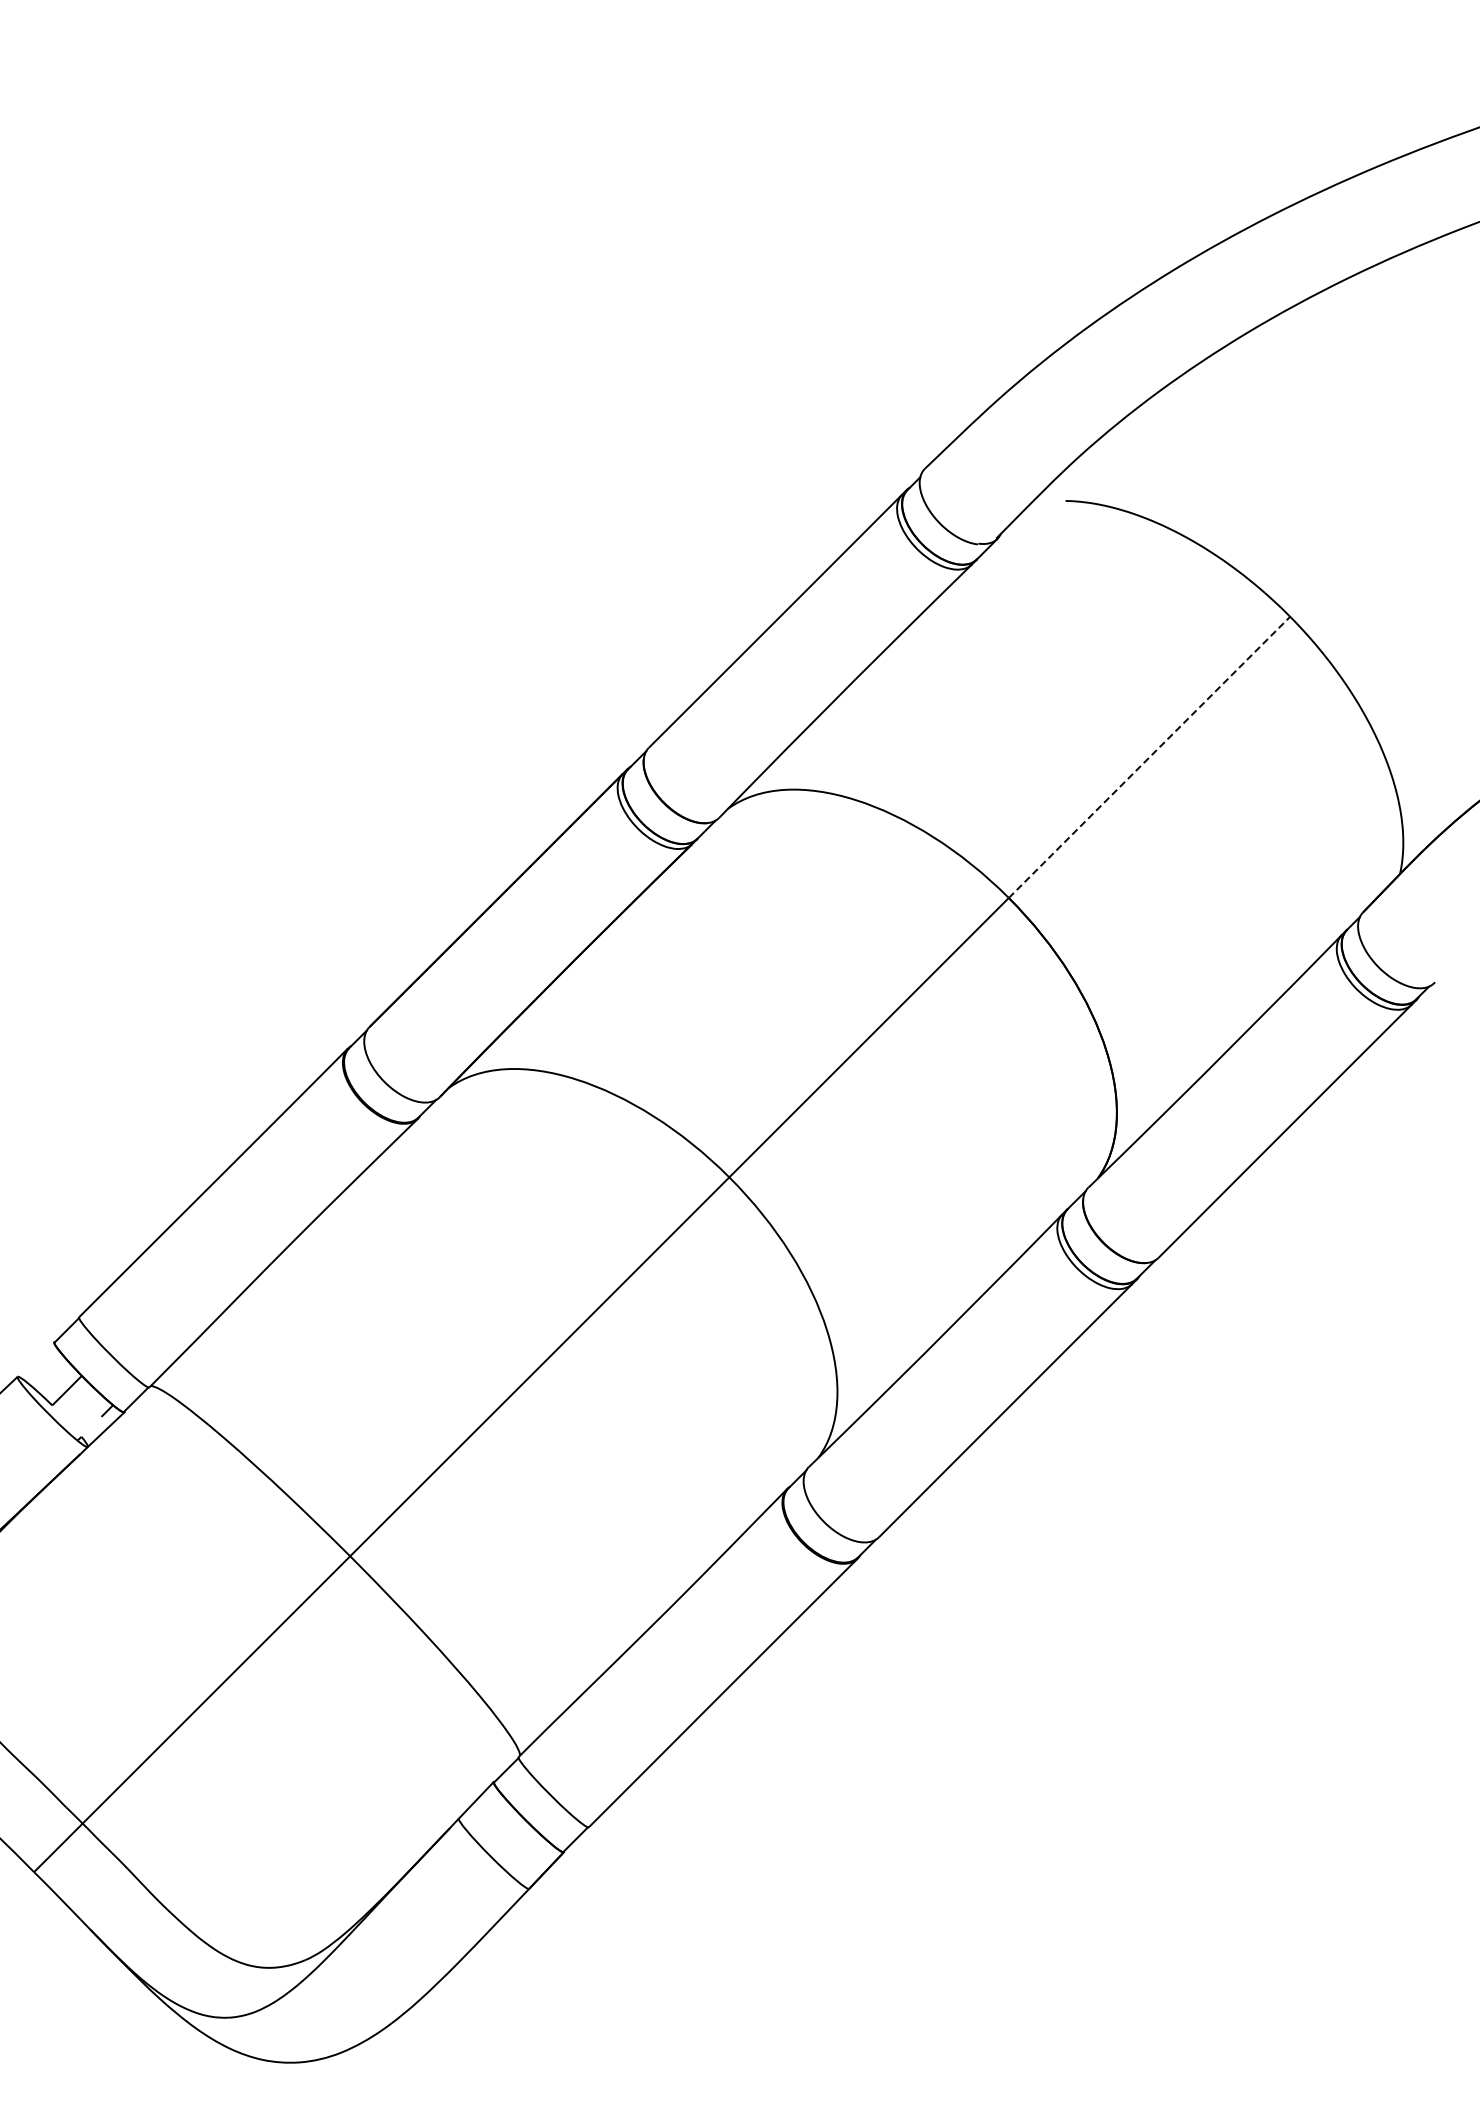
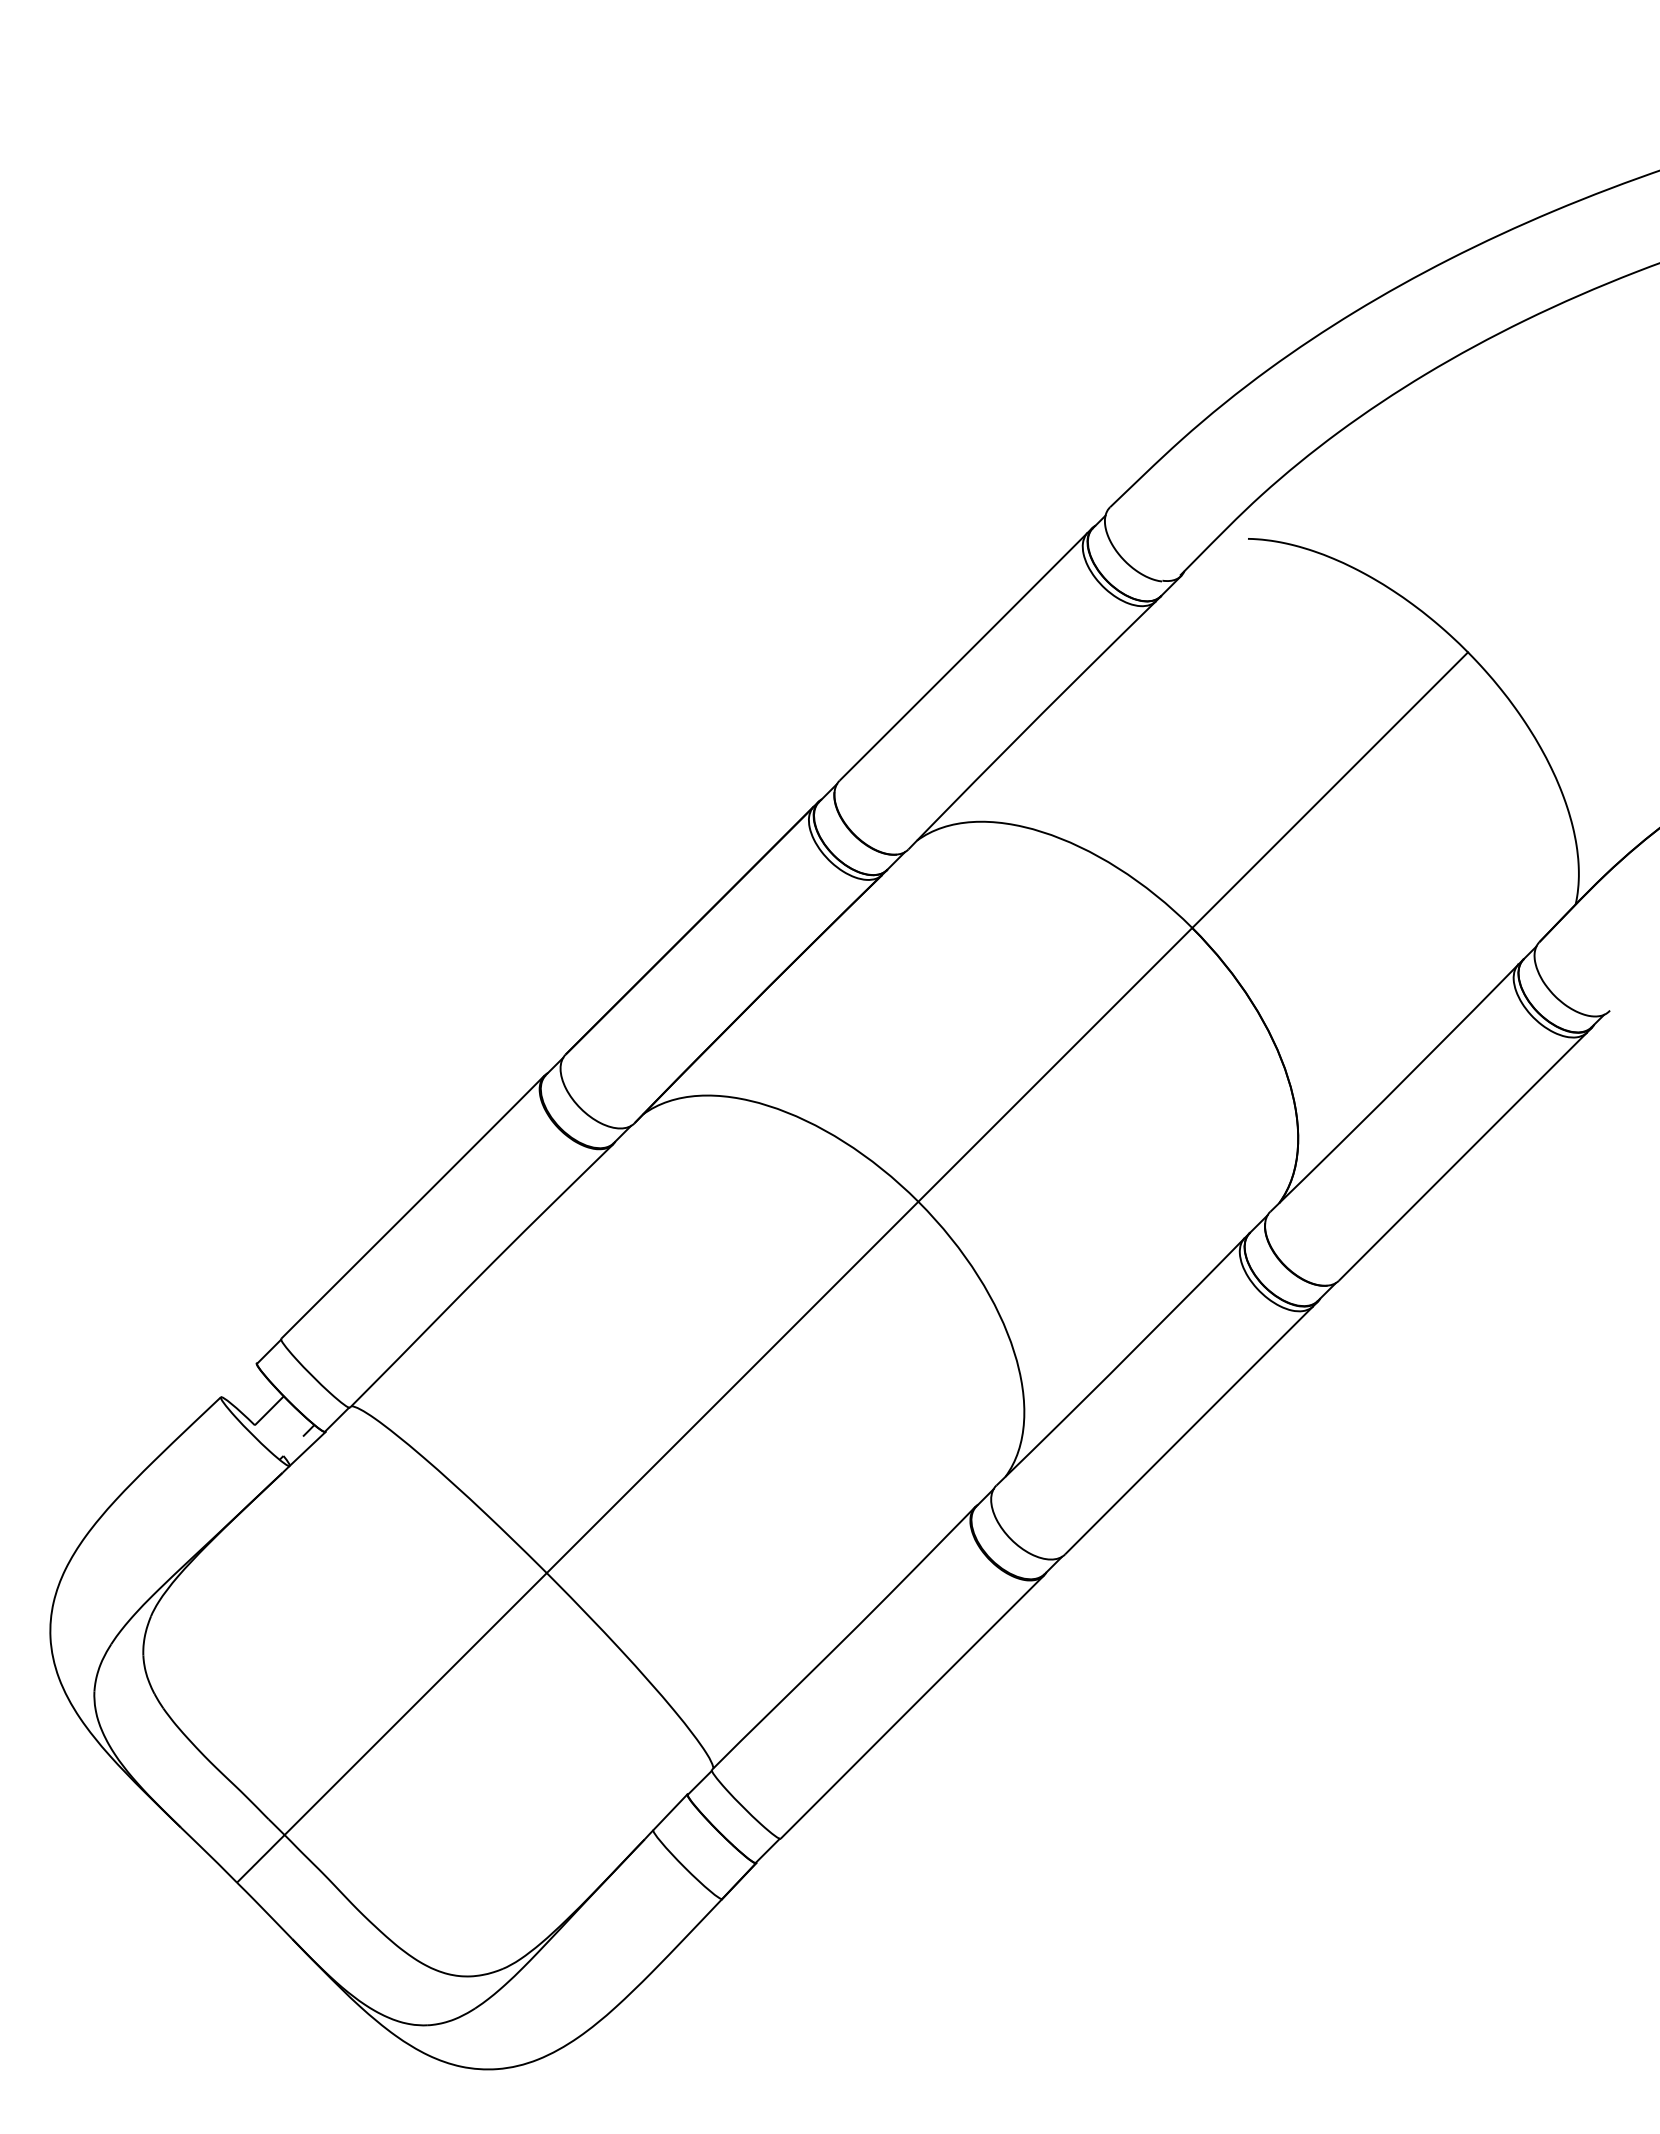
line: (1149, 757) -> (1330, 790), dashed -> solid

